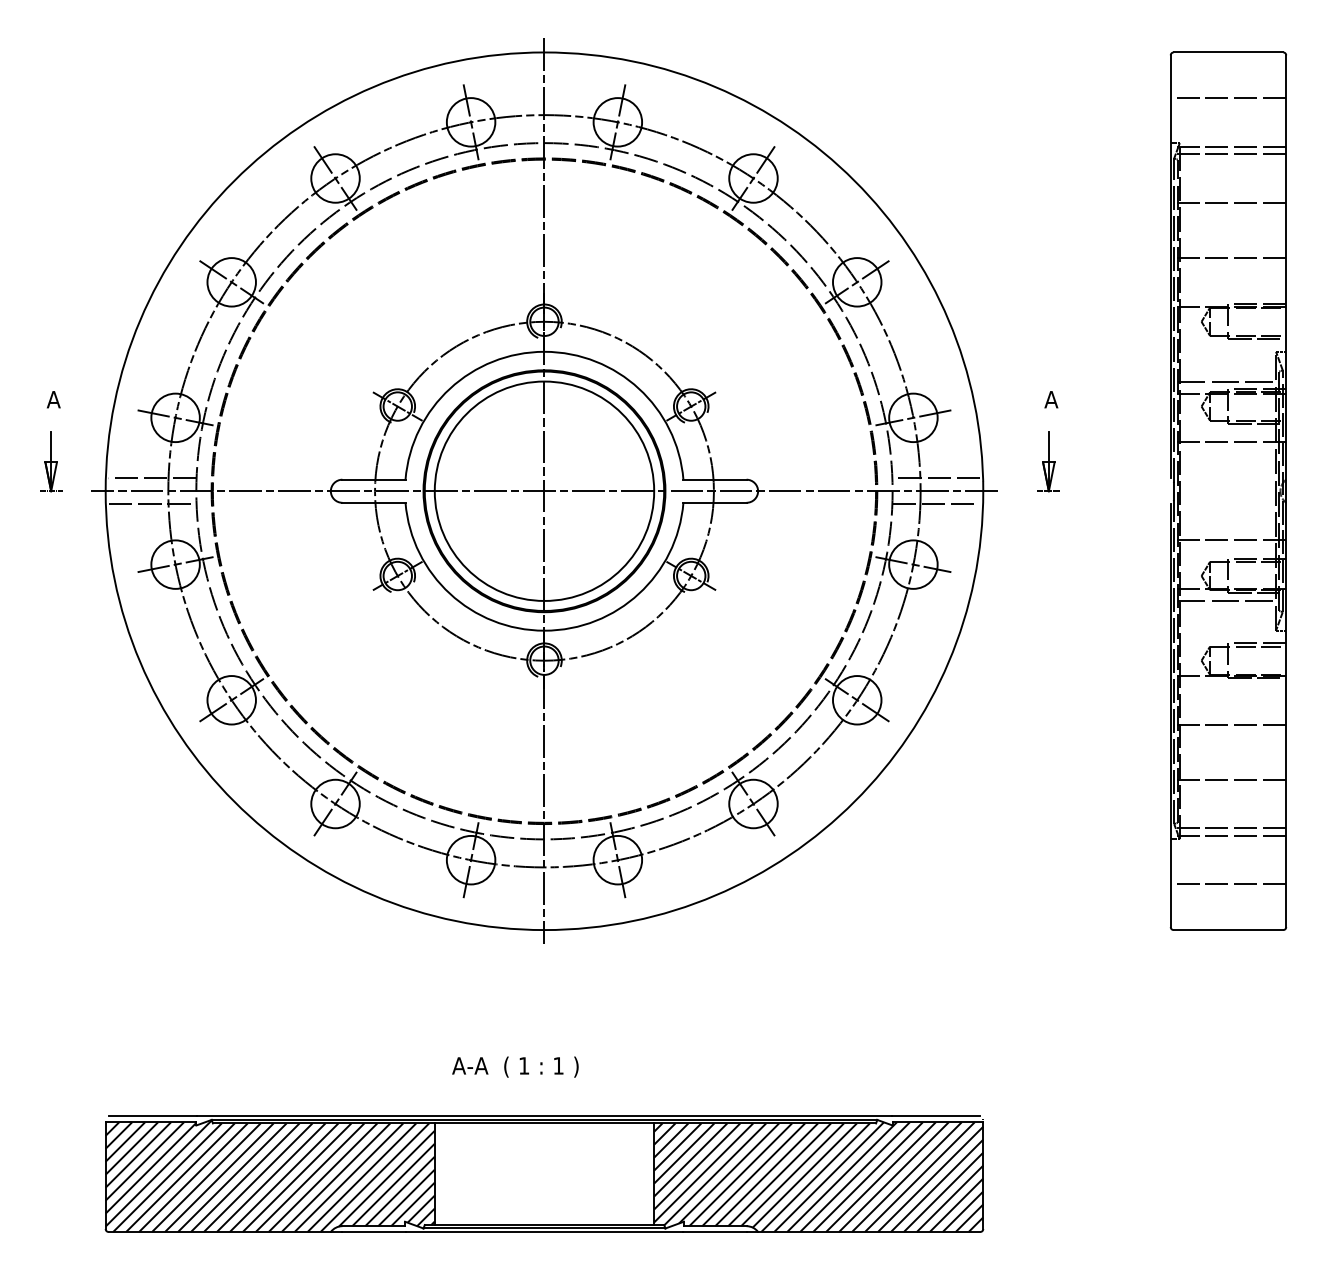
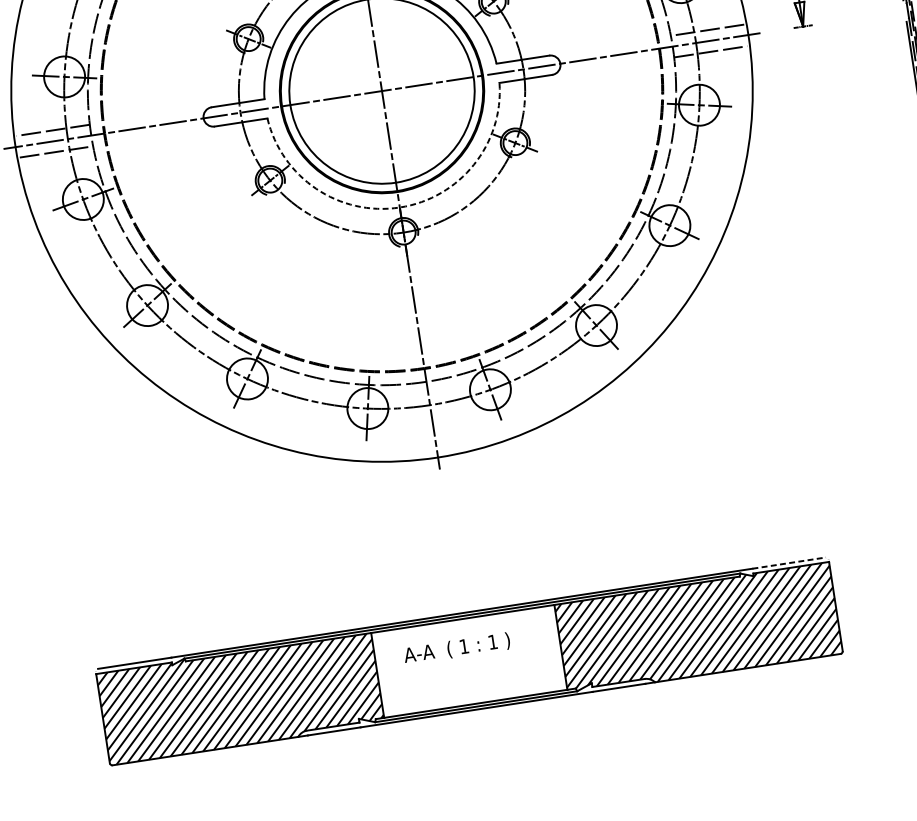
arc: (544, 630) -> (399, 207), solid -> dashed
text: (515, 1066) -> (457, 648), moved
line: (936, 1116) -> (789, 563), solid -> dashed

